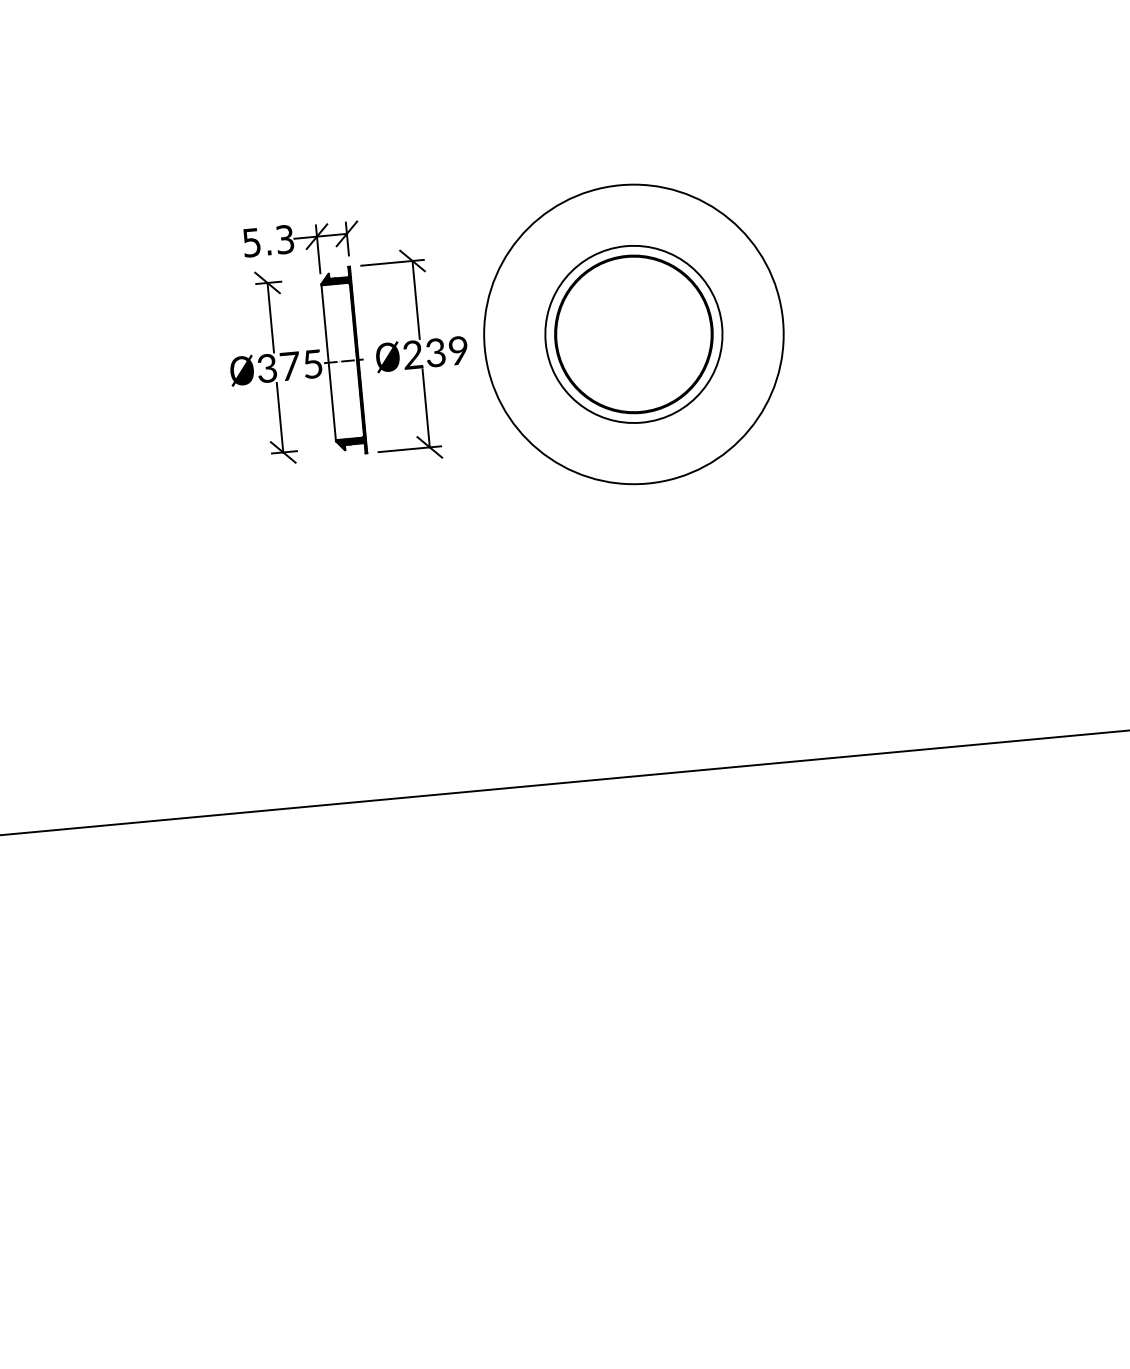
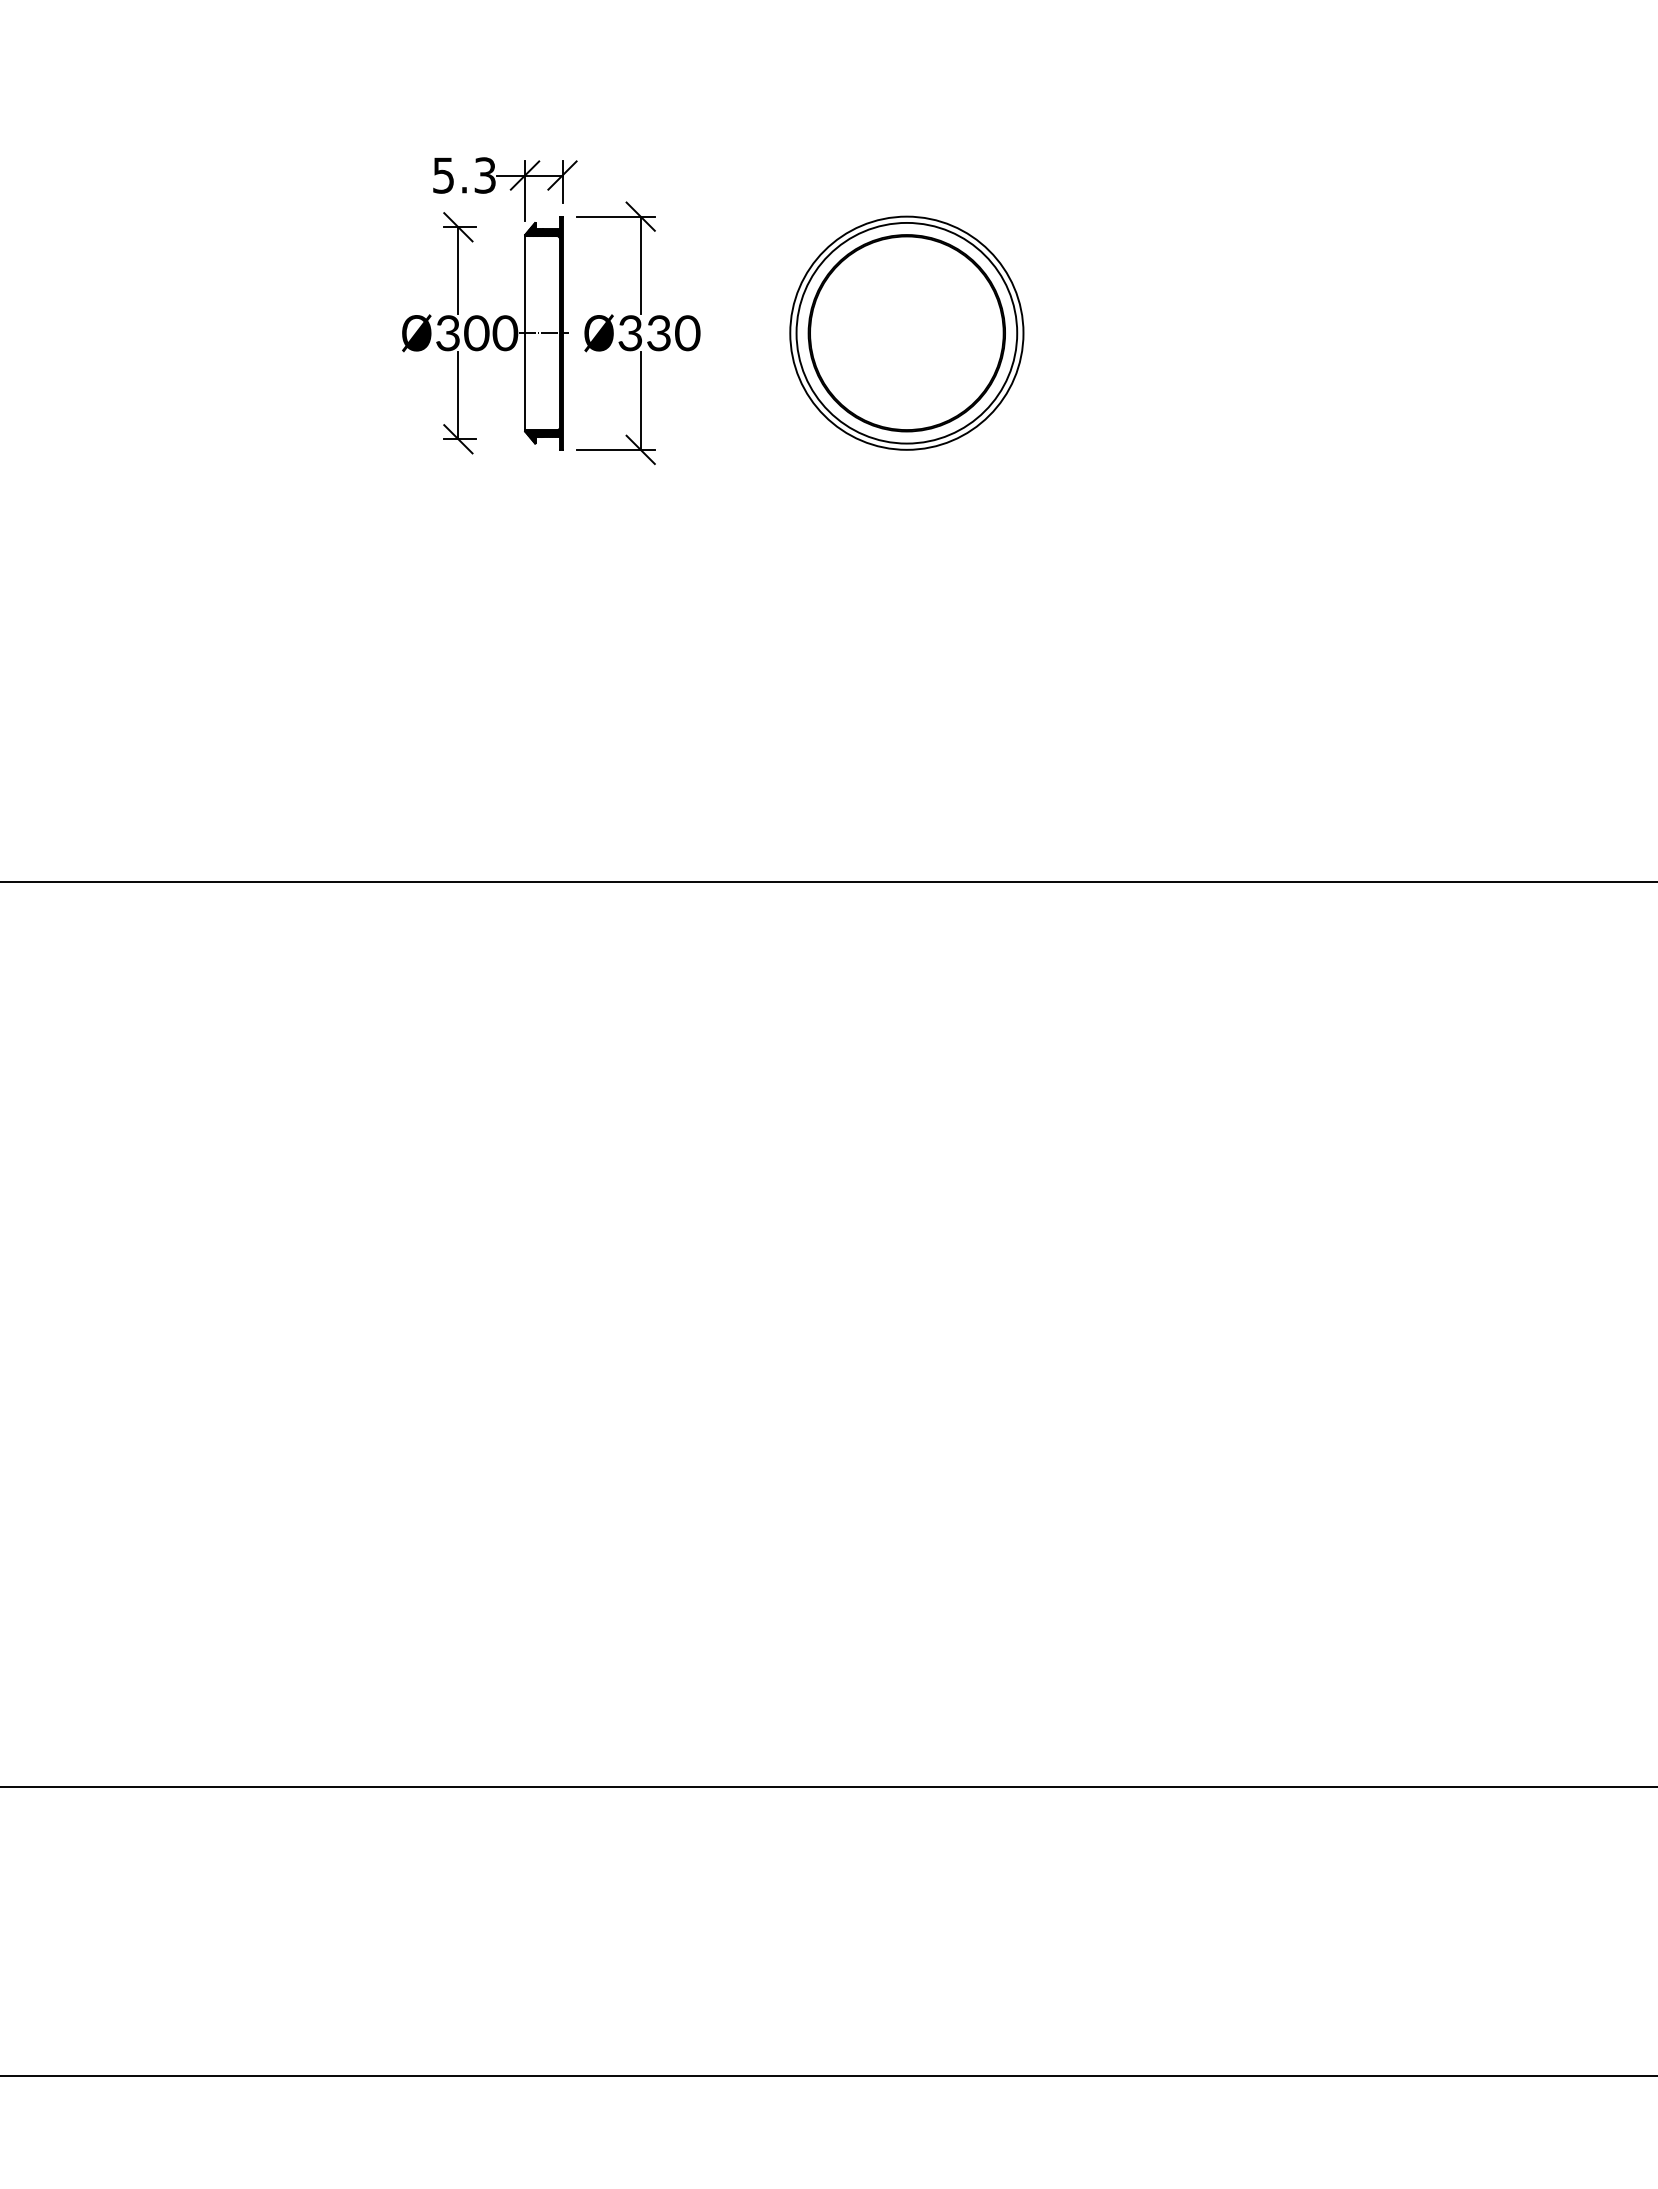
circle: (633, 333) -> (906, 332), size x0.62
text: (436, 352) -> (659, 333), 239 -> 330
text: (301, 365) -> (491, 333), 375 -> 300

